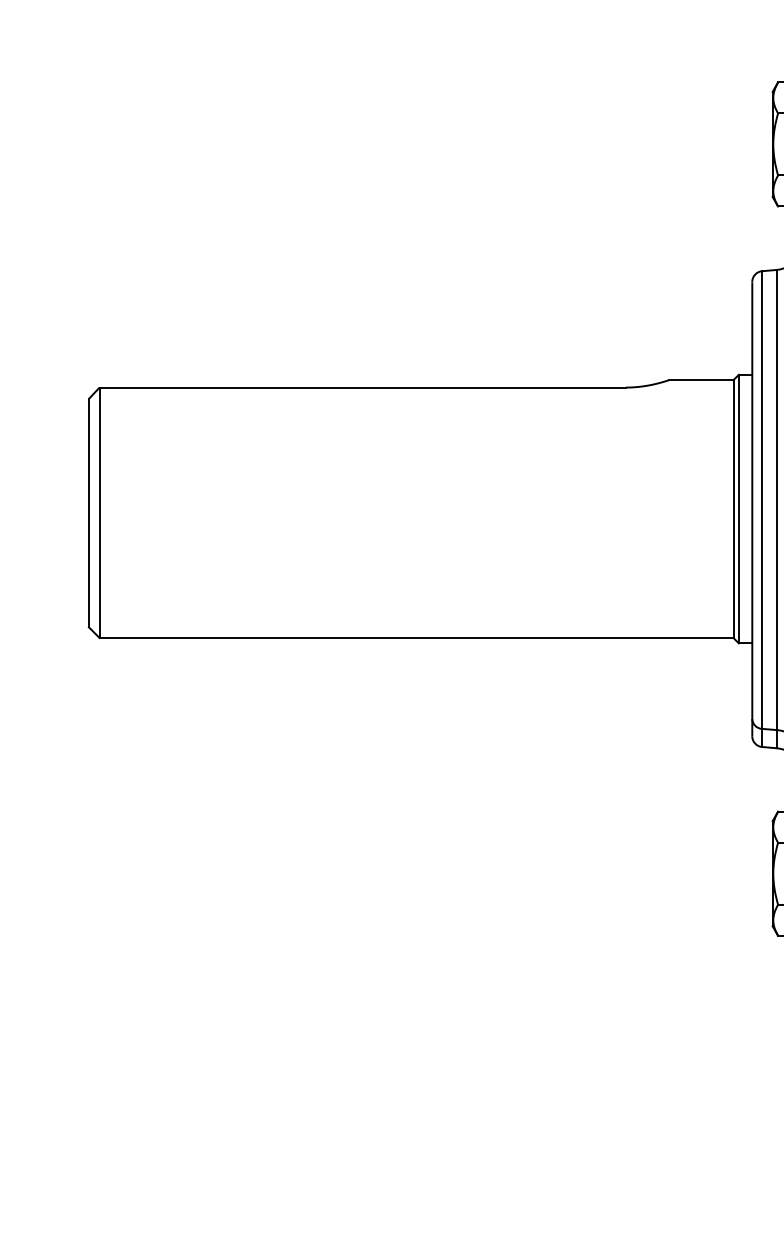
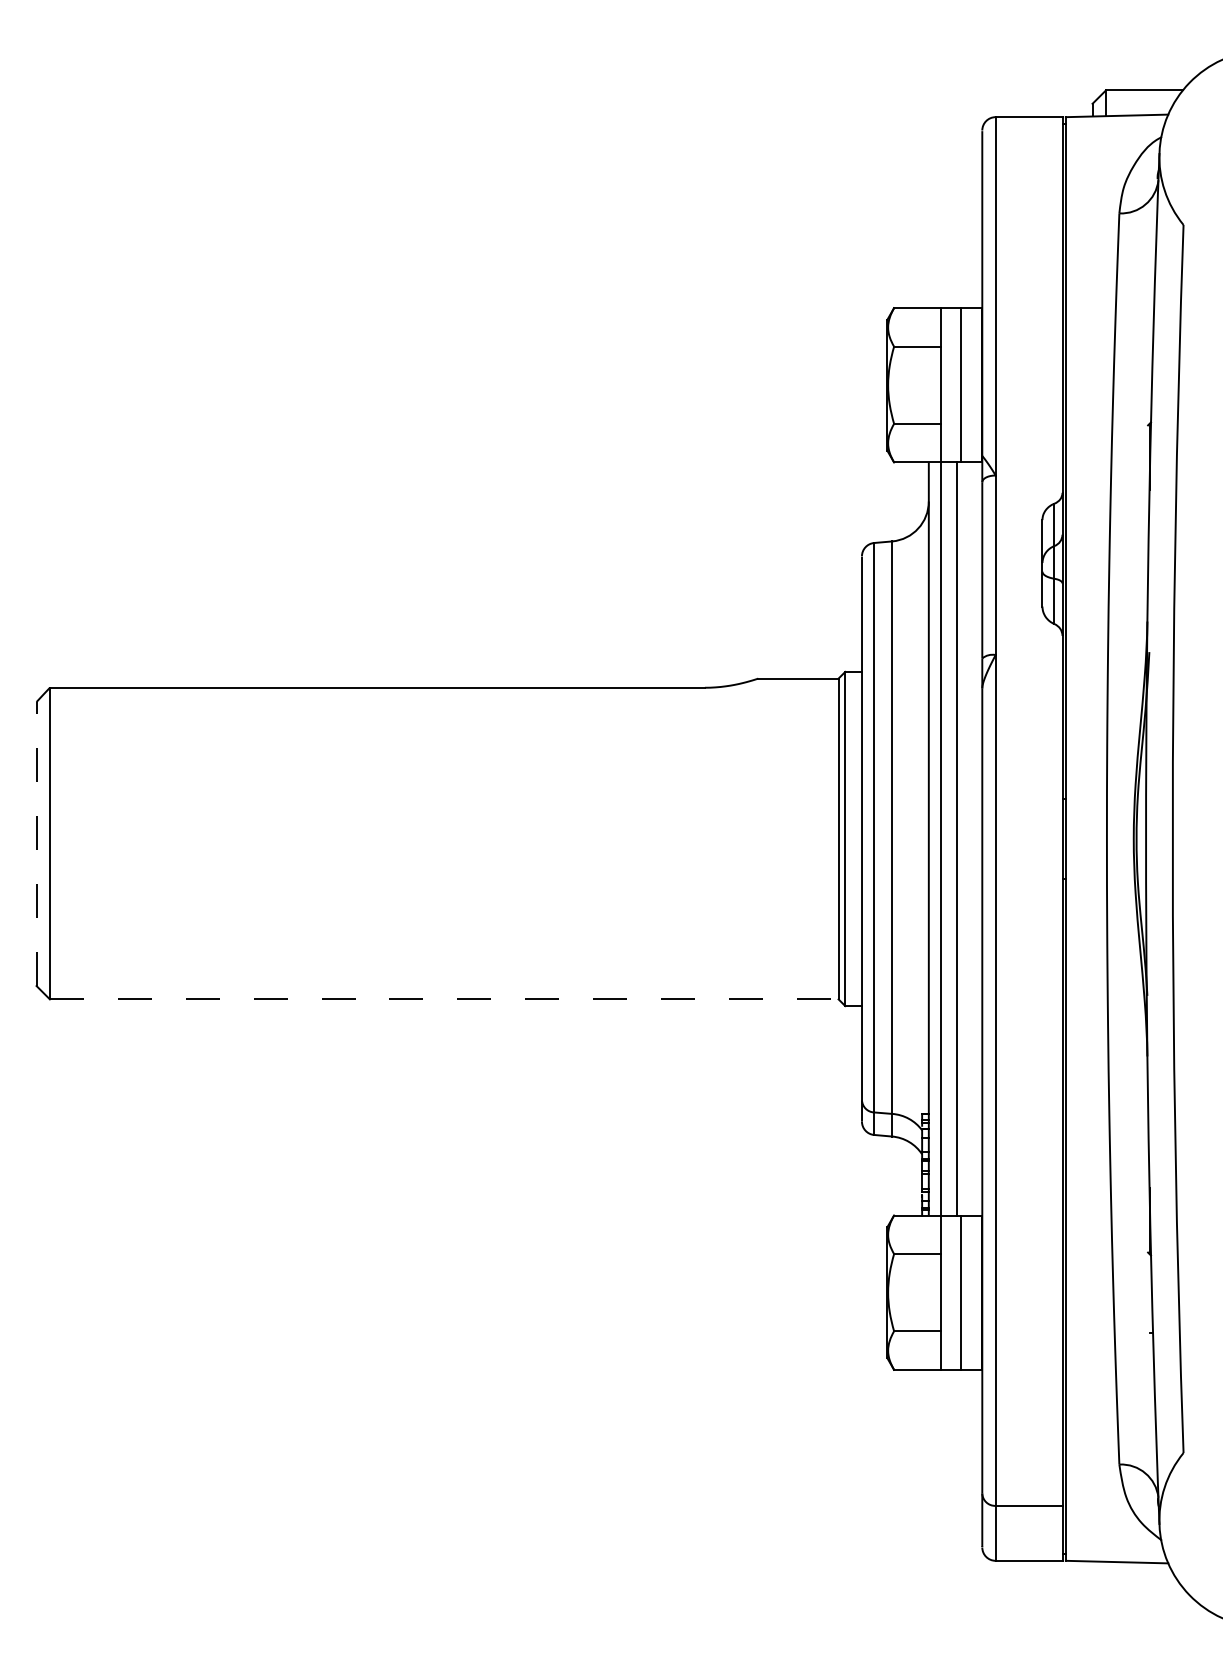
line: (88, 512) -> (36, 843), solid -> dashed
line: (416, 638) -> (444, 999), solid -> dashed

